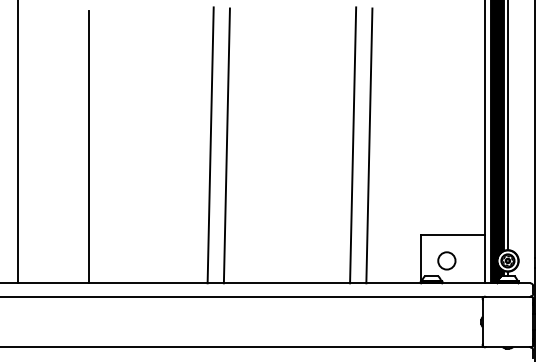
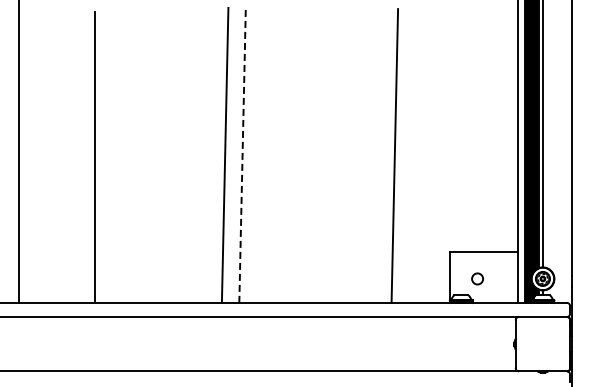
line: (353, 144) -> (377, 154), removed
line: (226, 145) -> (242, 155), solid -> dashed
circle: (446, 260) -> (477, 278), size x0.6

